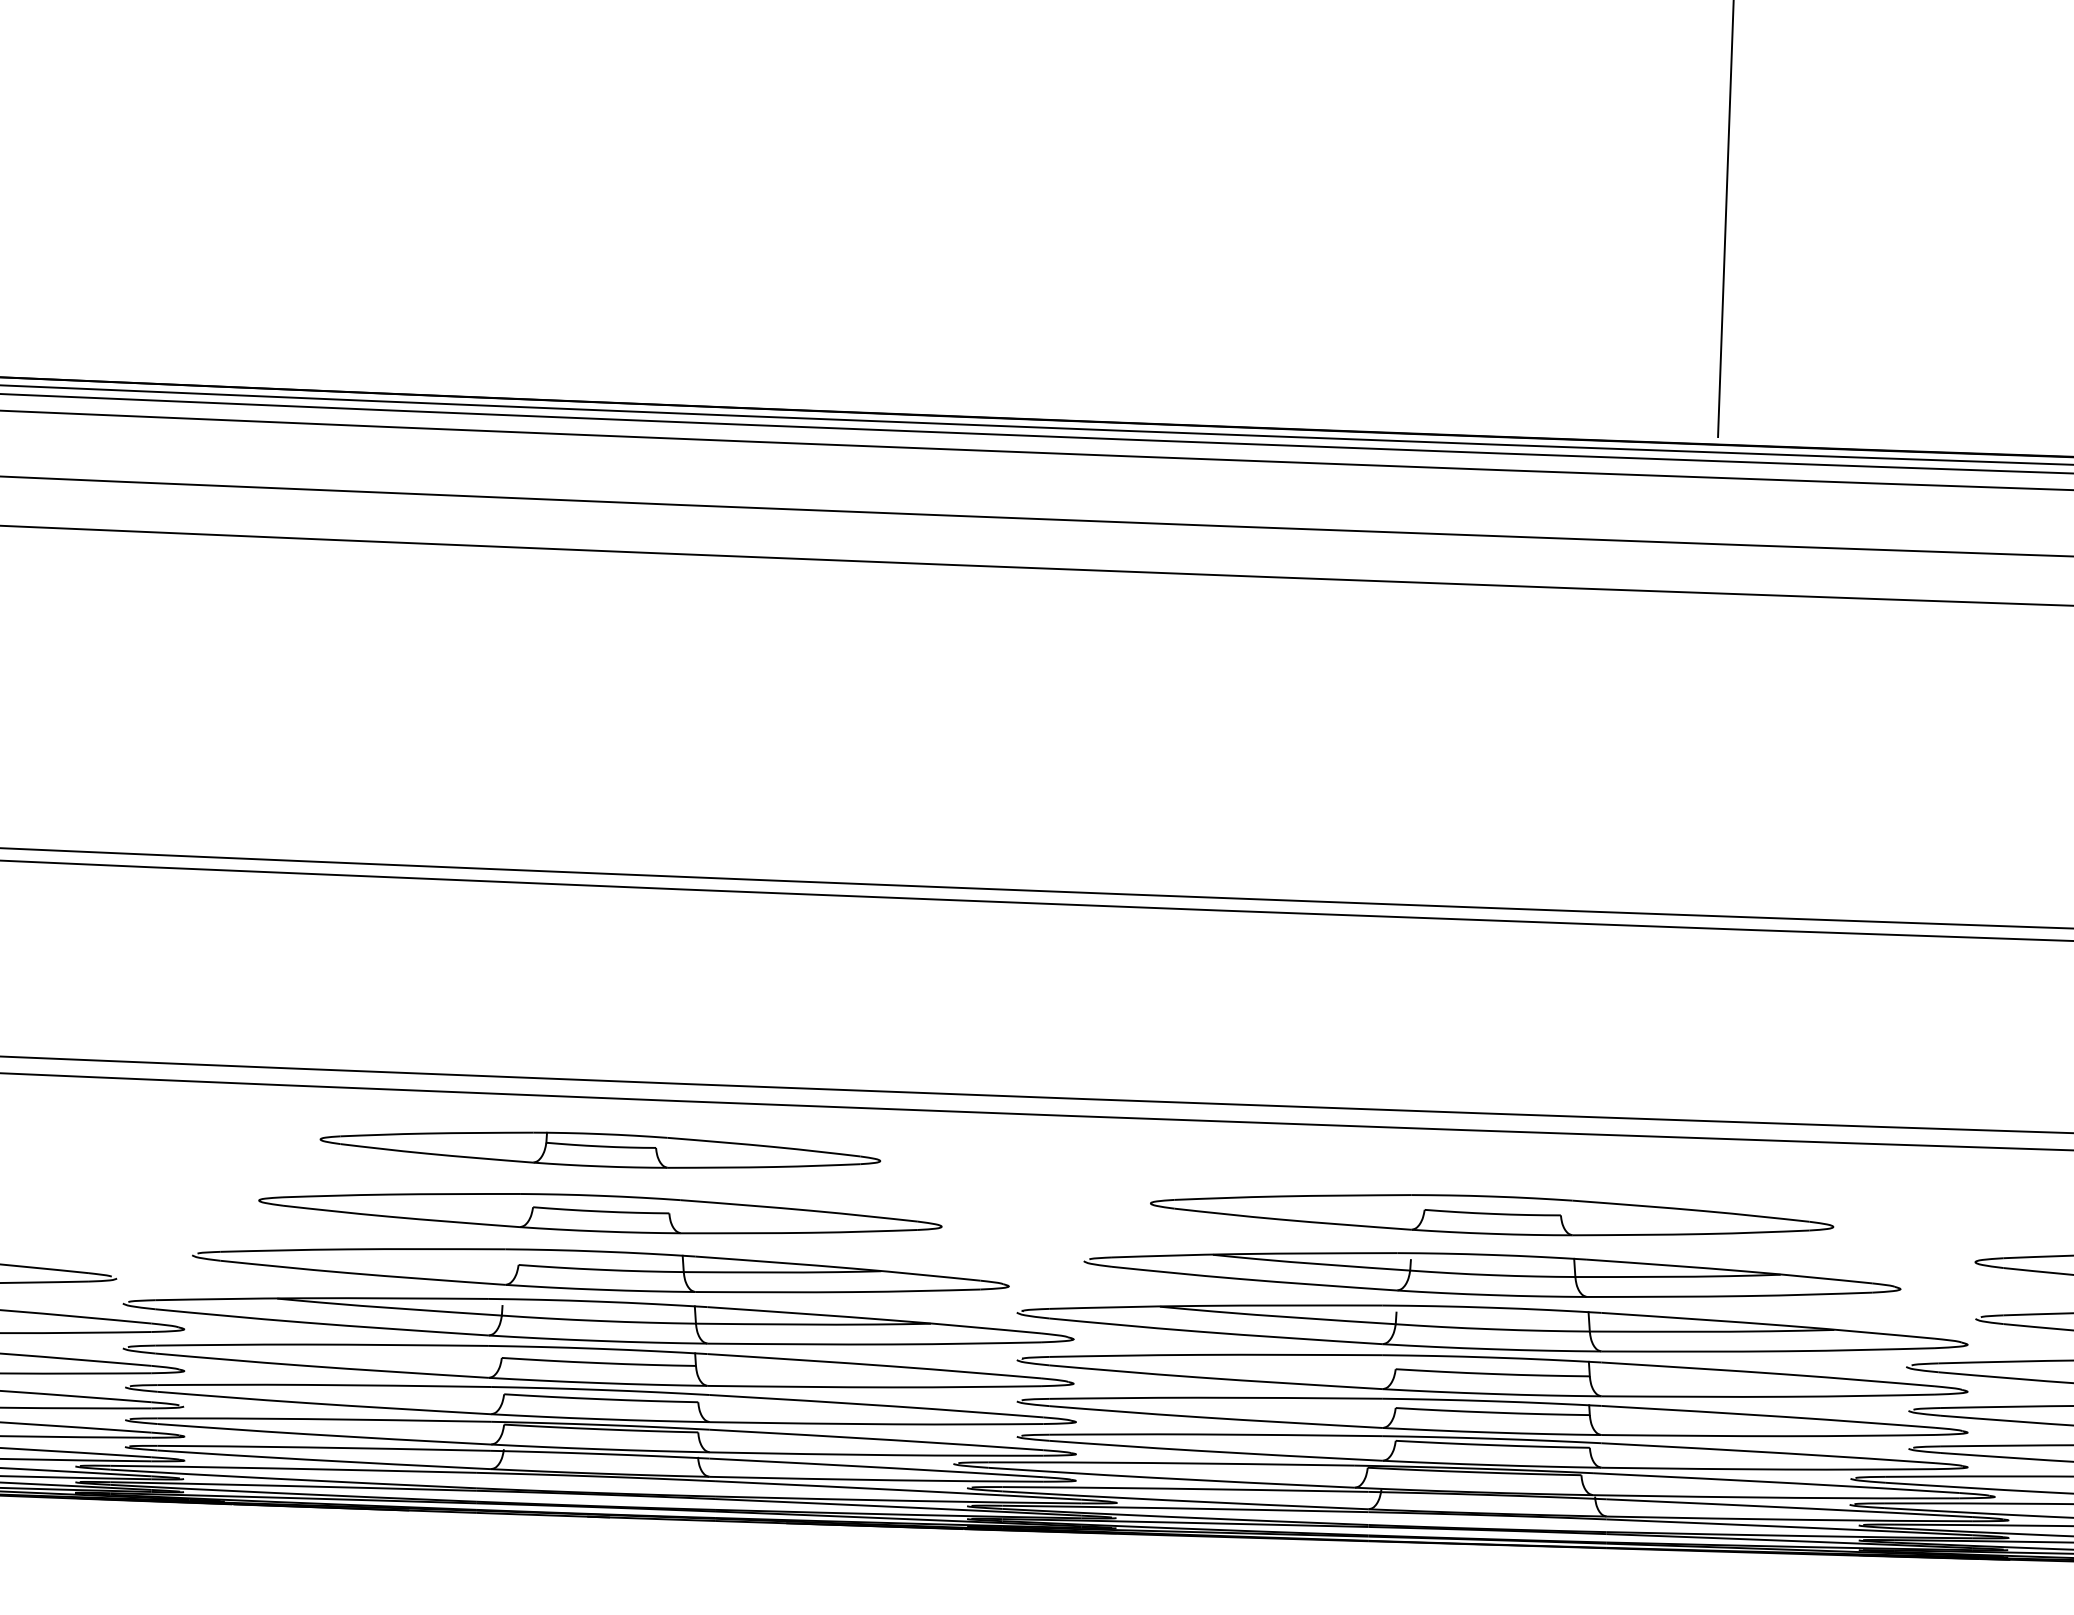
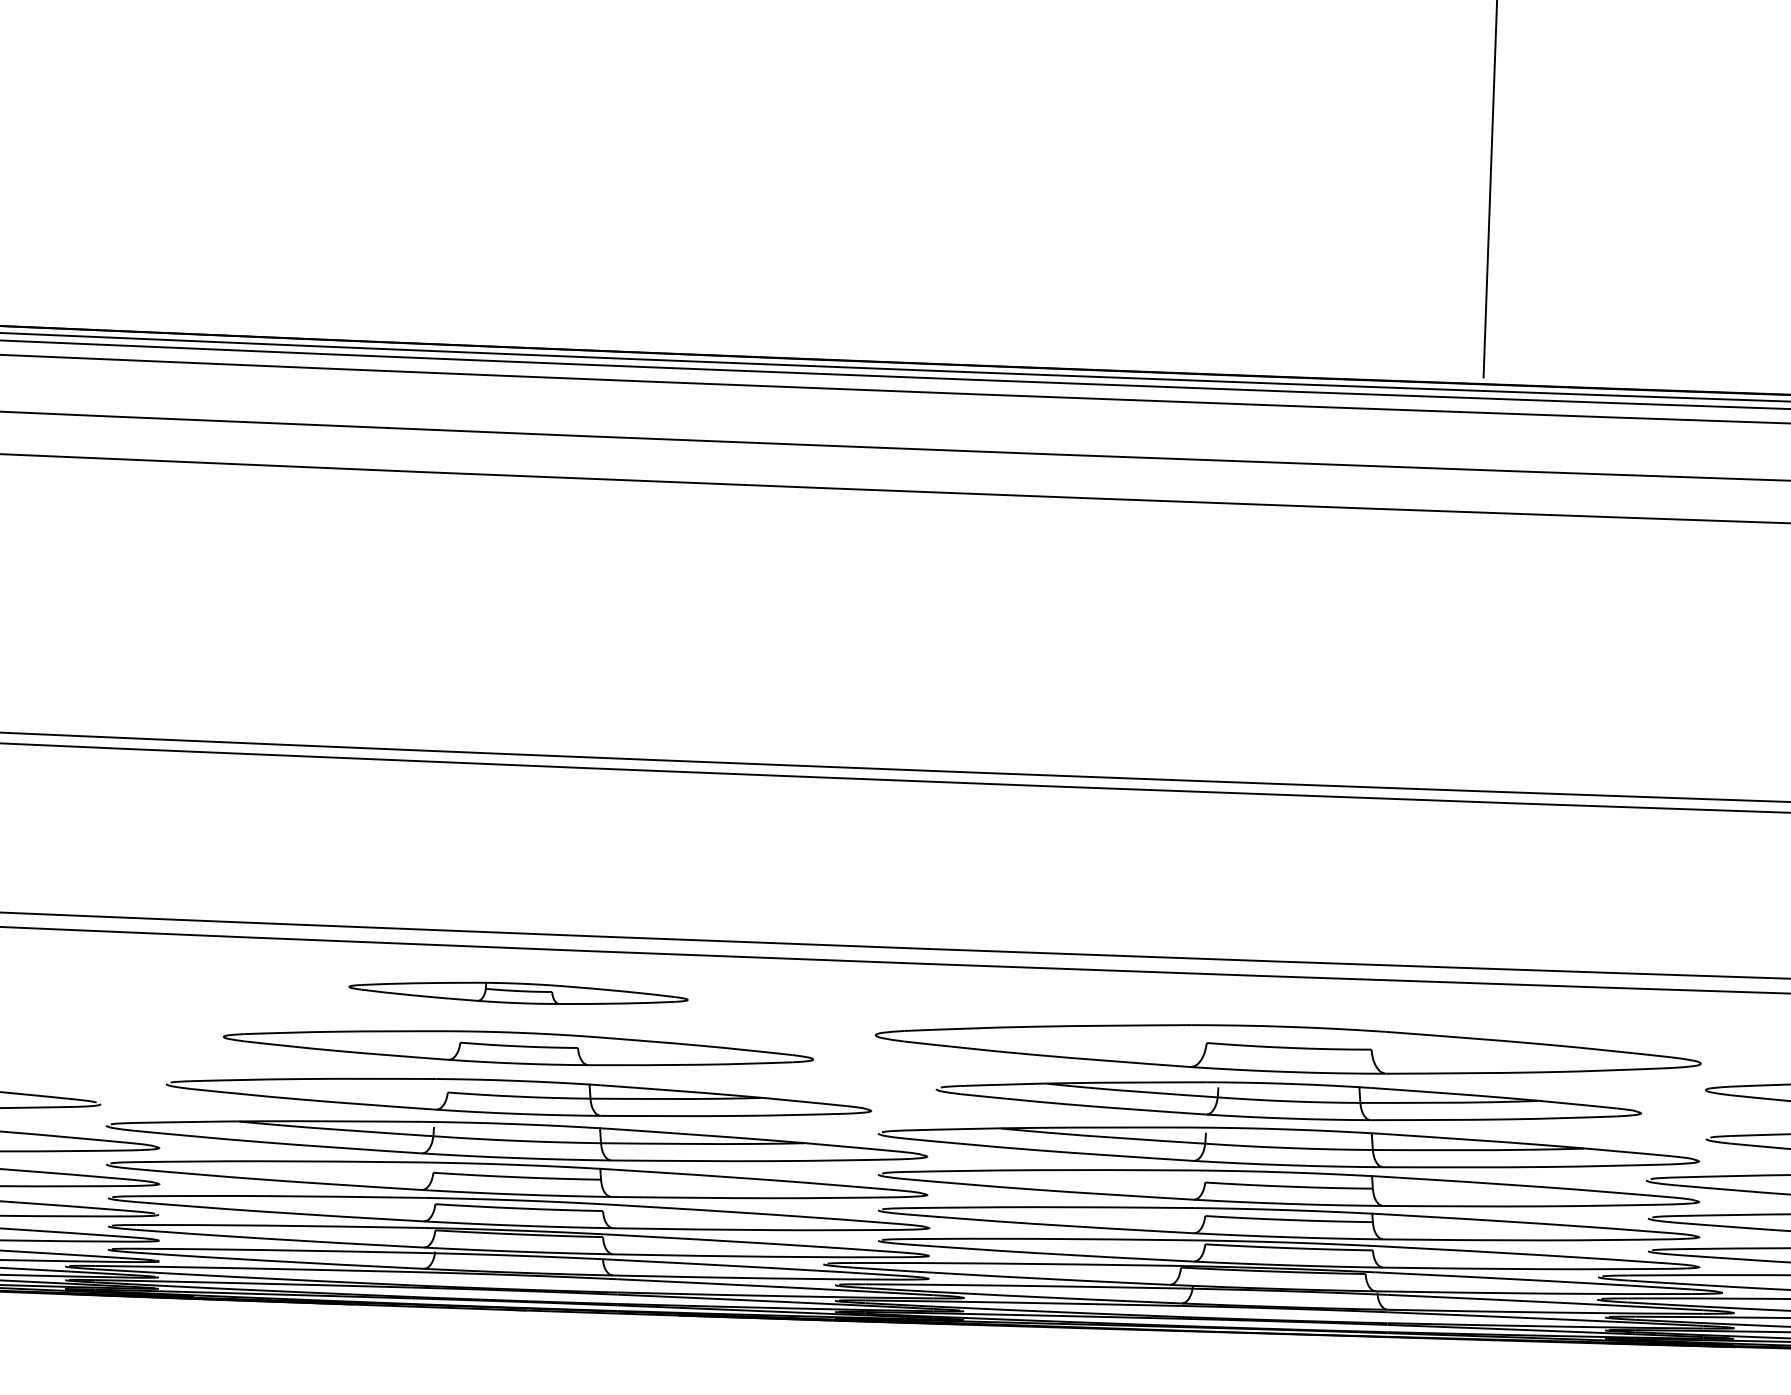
part: (600, 1149) -> (518, 992), size x0.7
part: (1492, 1215) -> (1288, 1049), size x1.4

